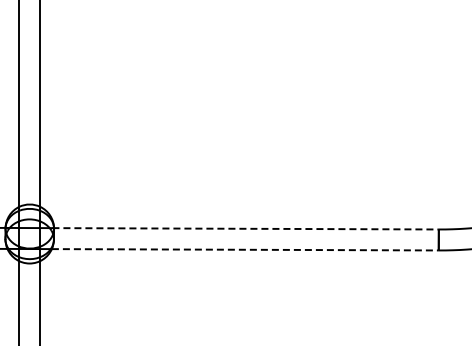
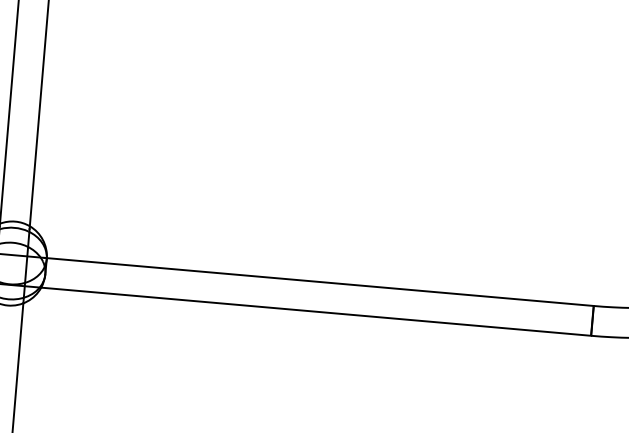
line: (246, 228) -> (320, 281), dashed -> solid
line: (245, 249) -> (316, 311), dashed -> solid

